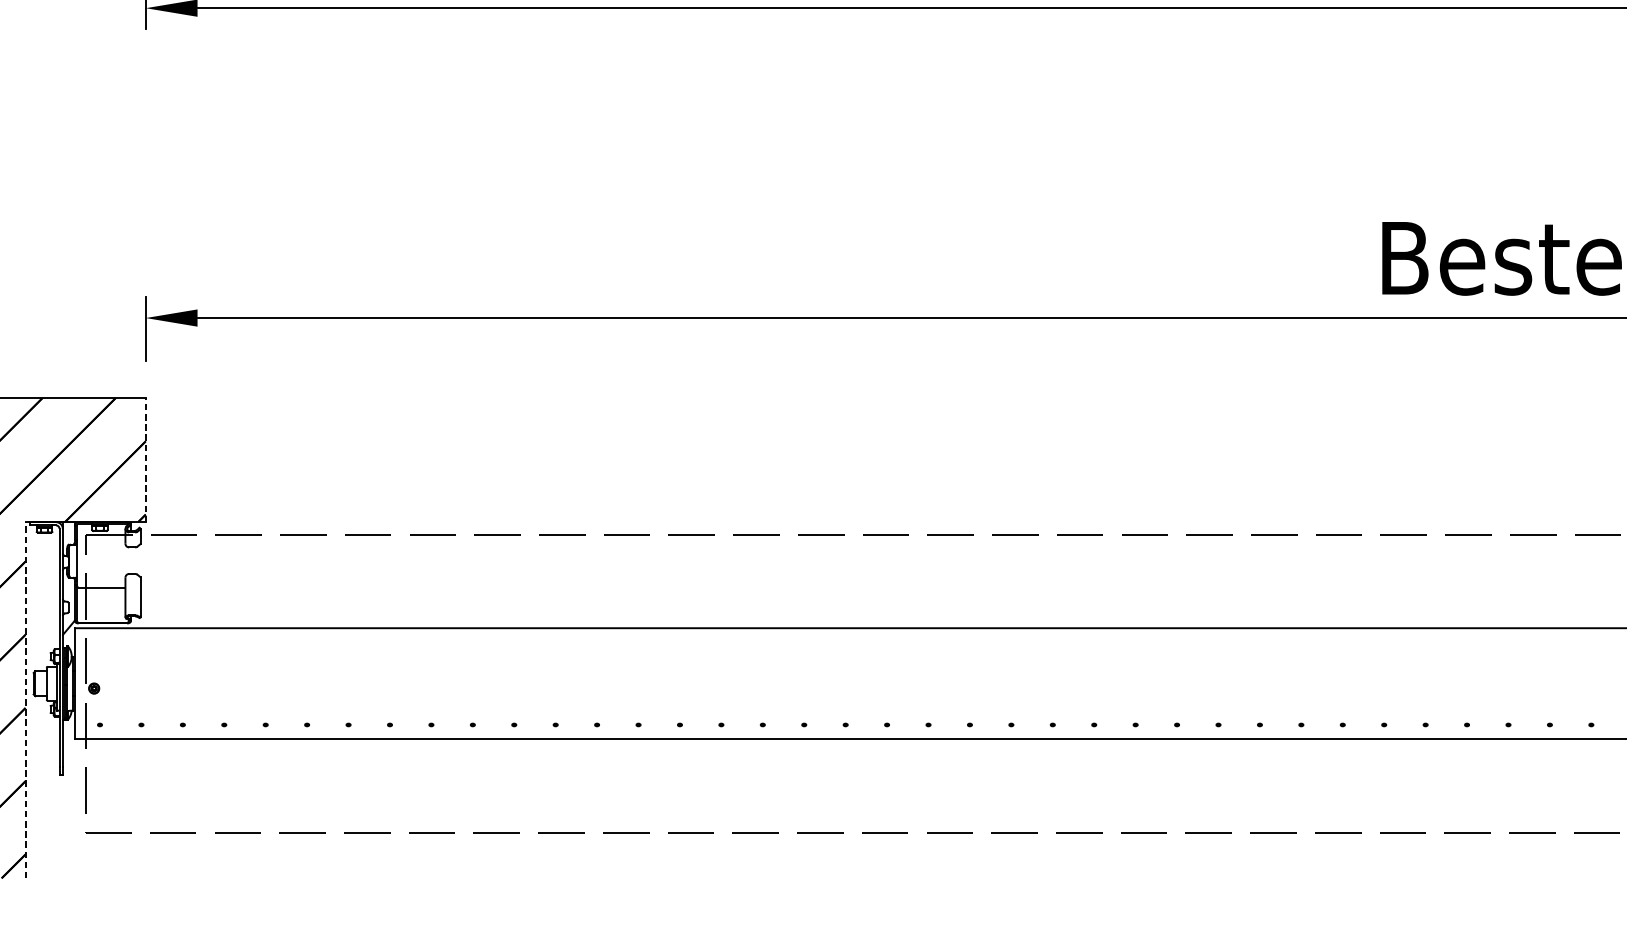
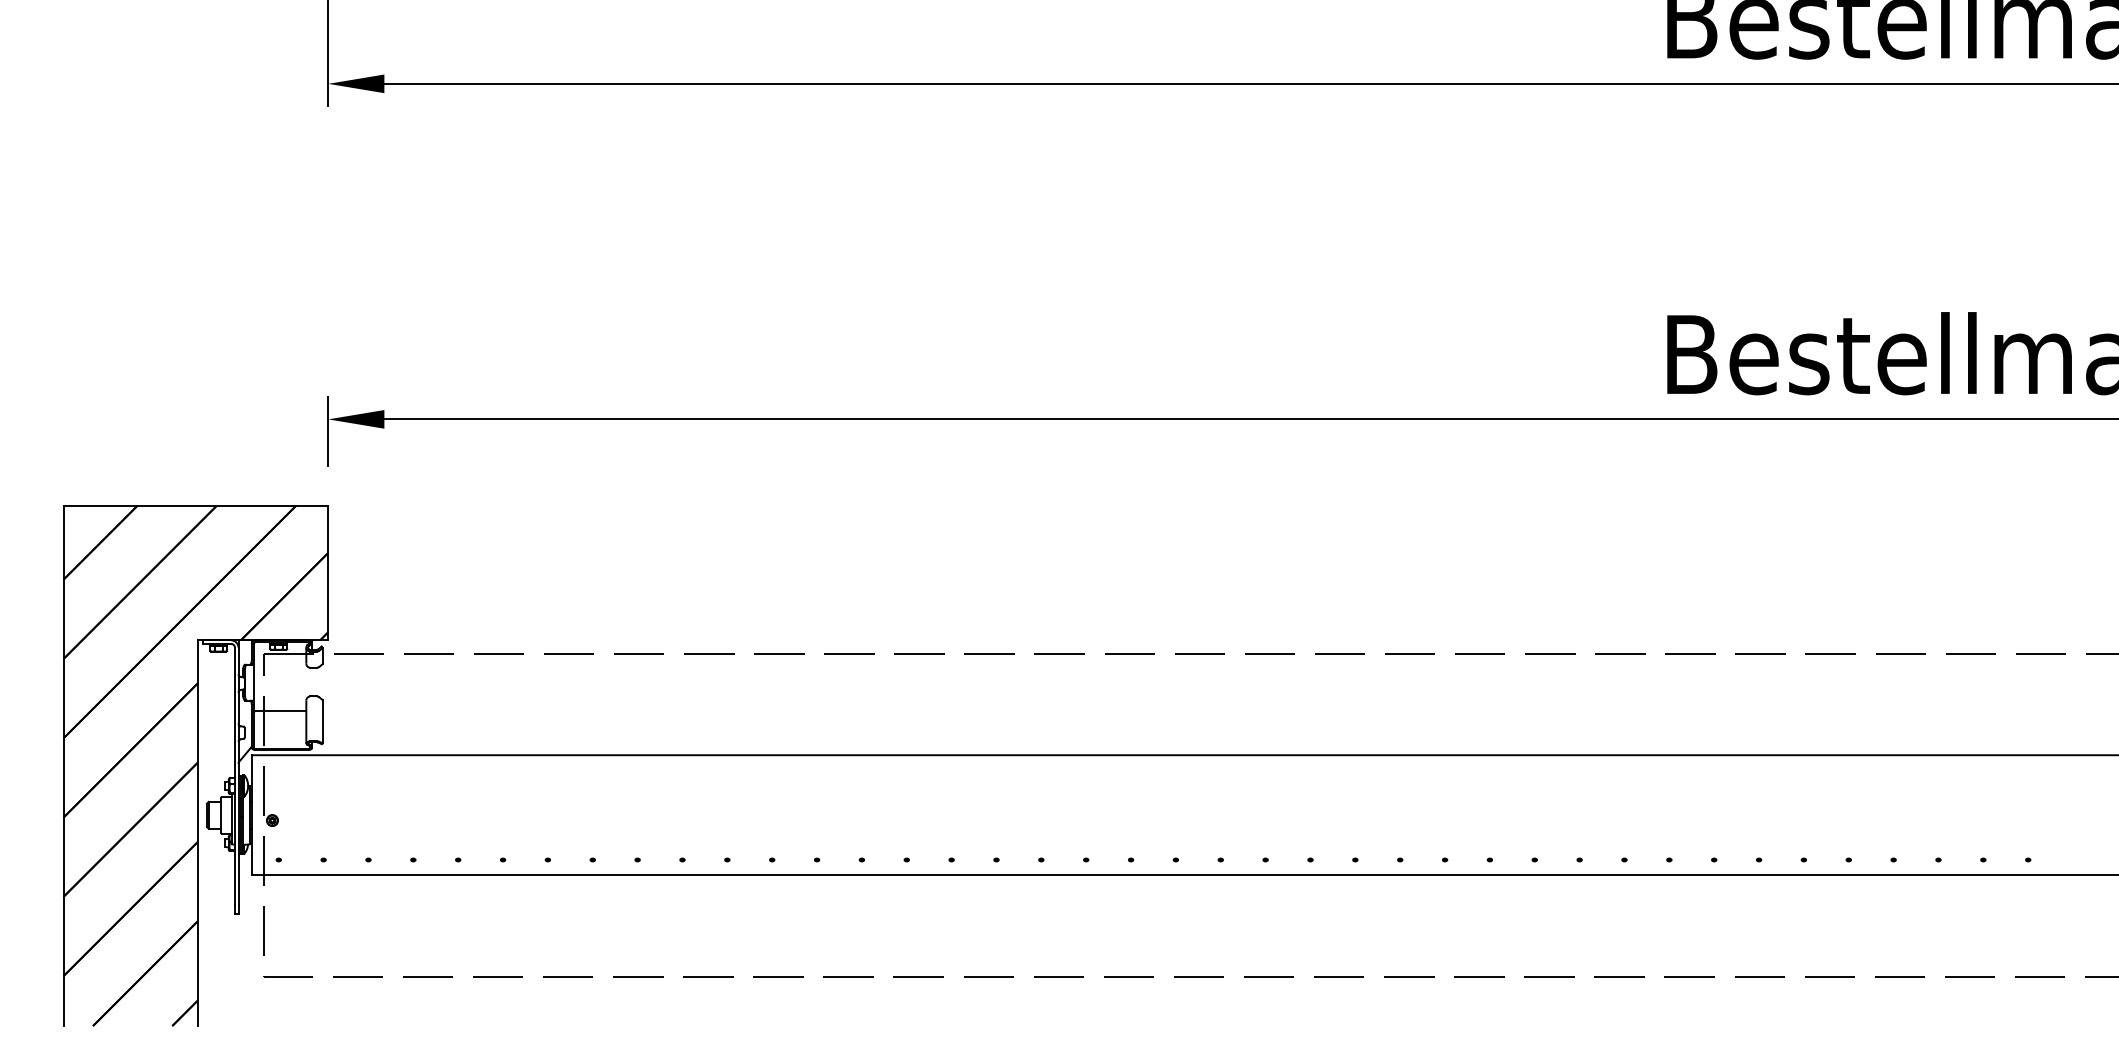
line: (145, 459) -> (328, 572), dashed -> solid
line: (25, 700) -> (198, 833), dashed -> solid

